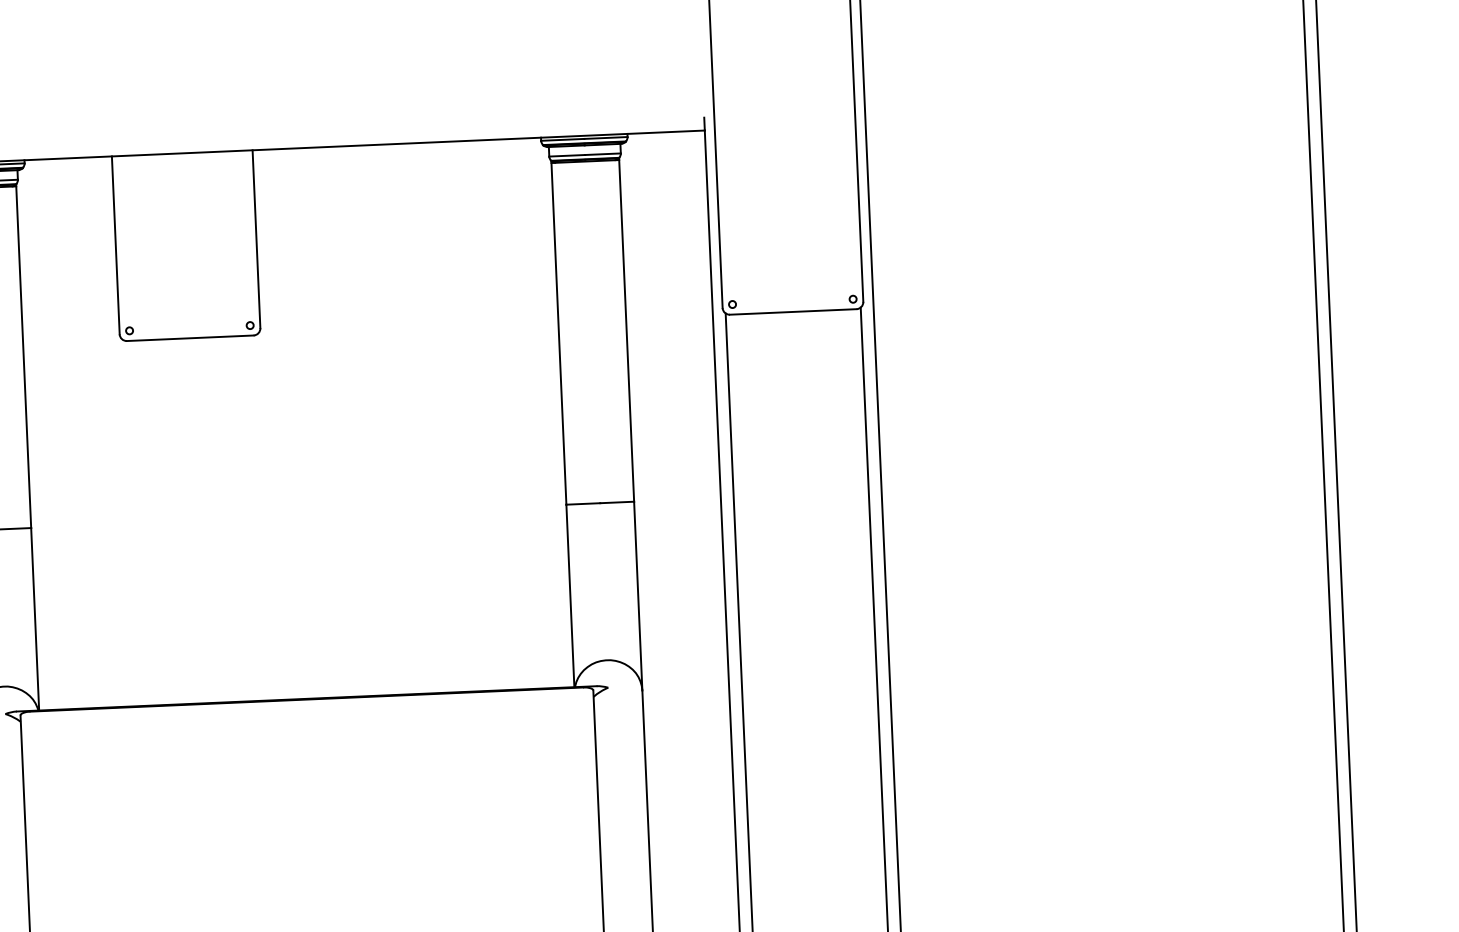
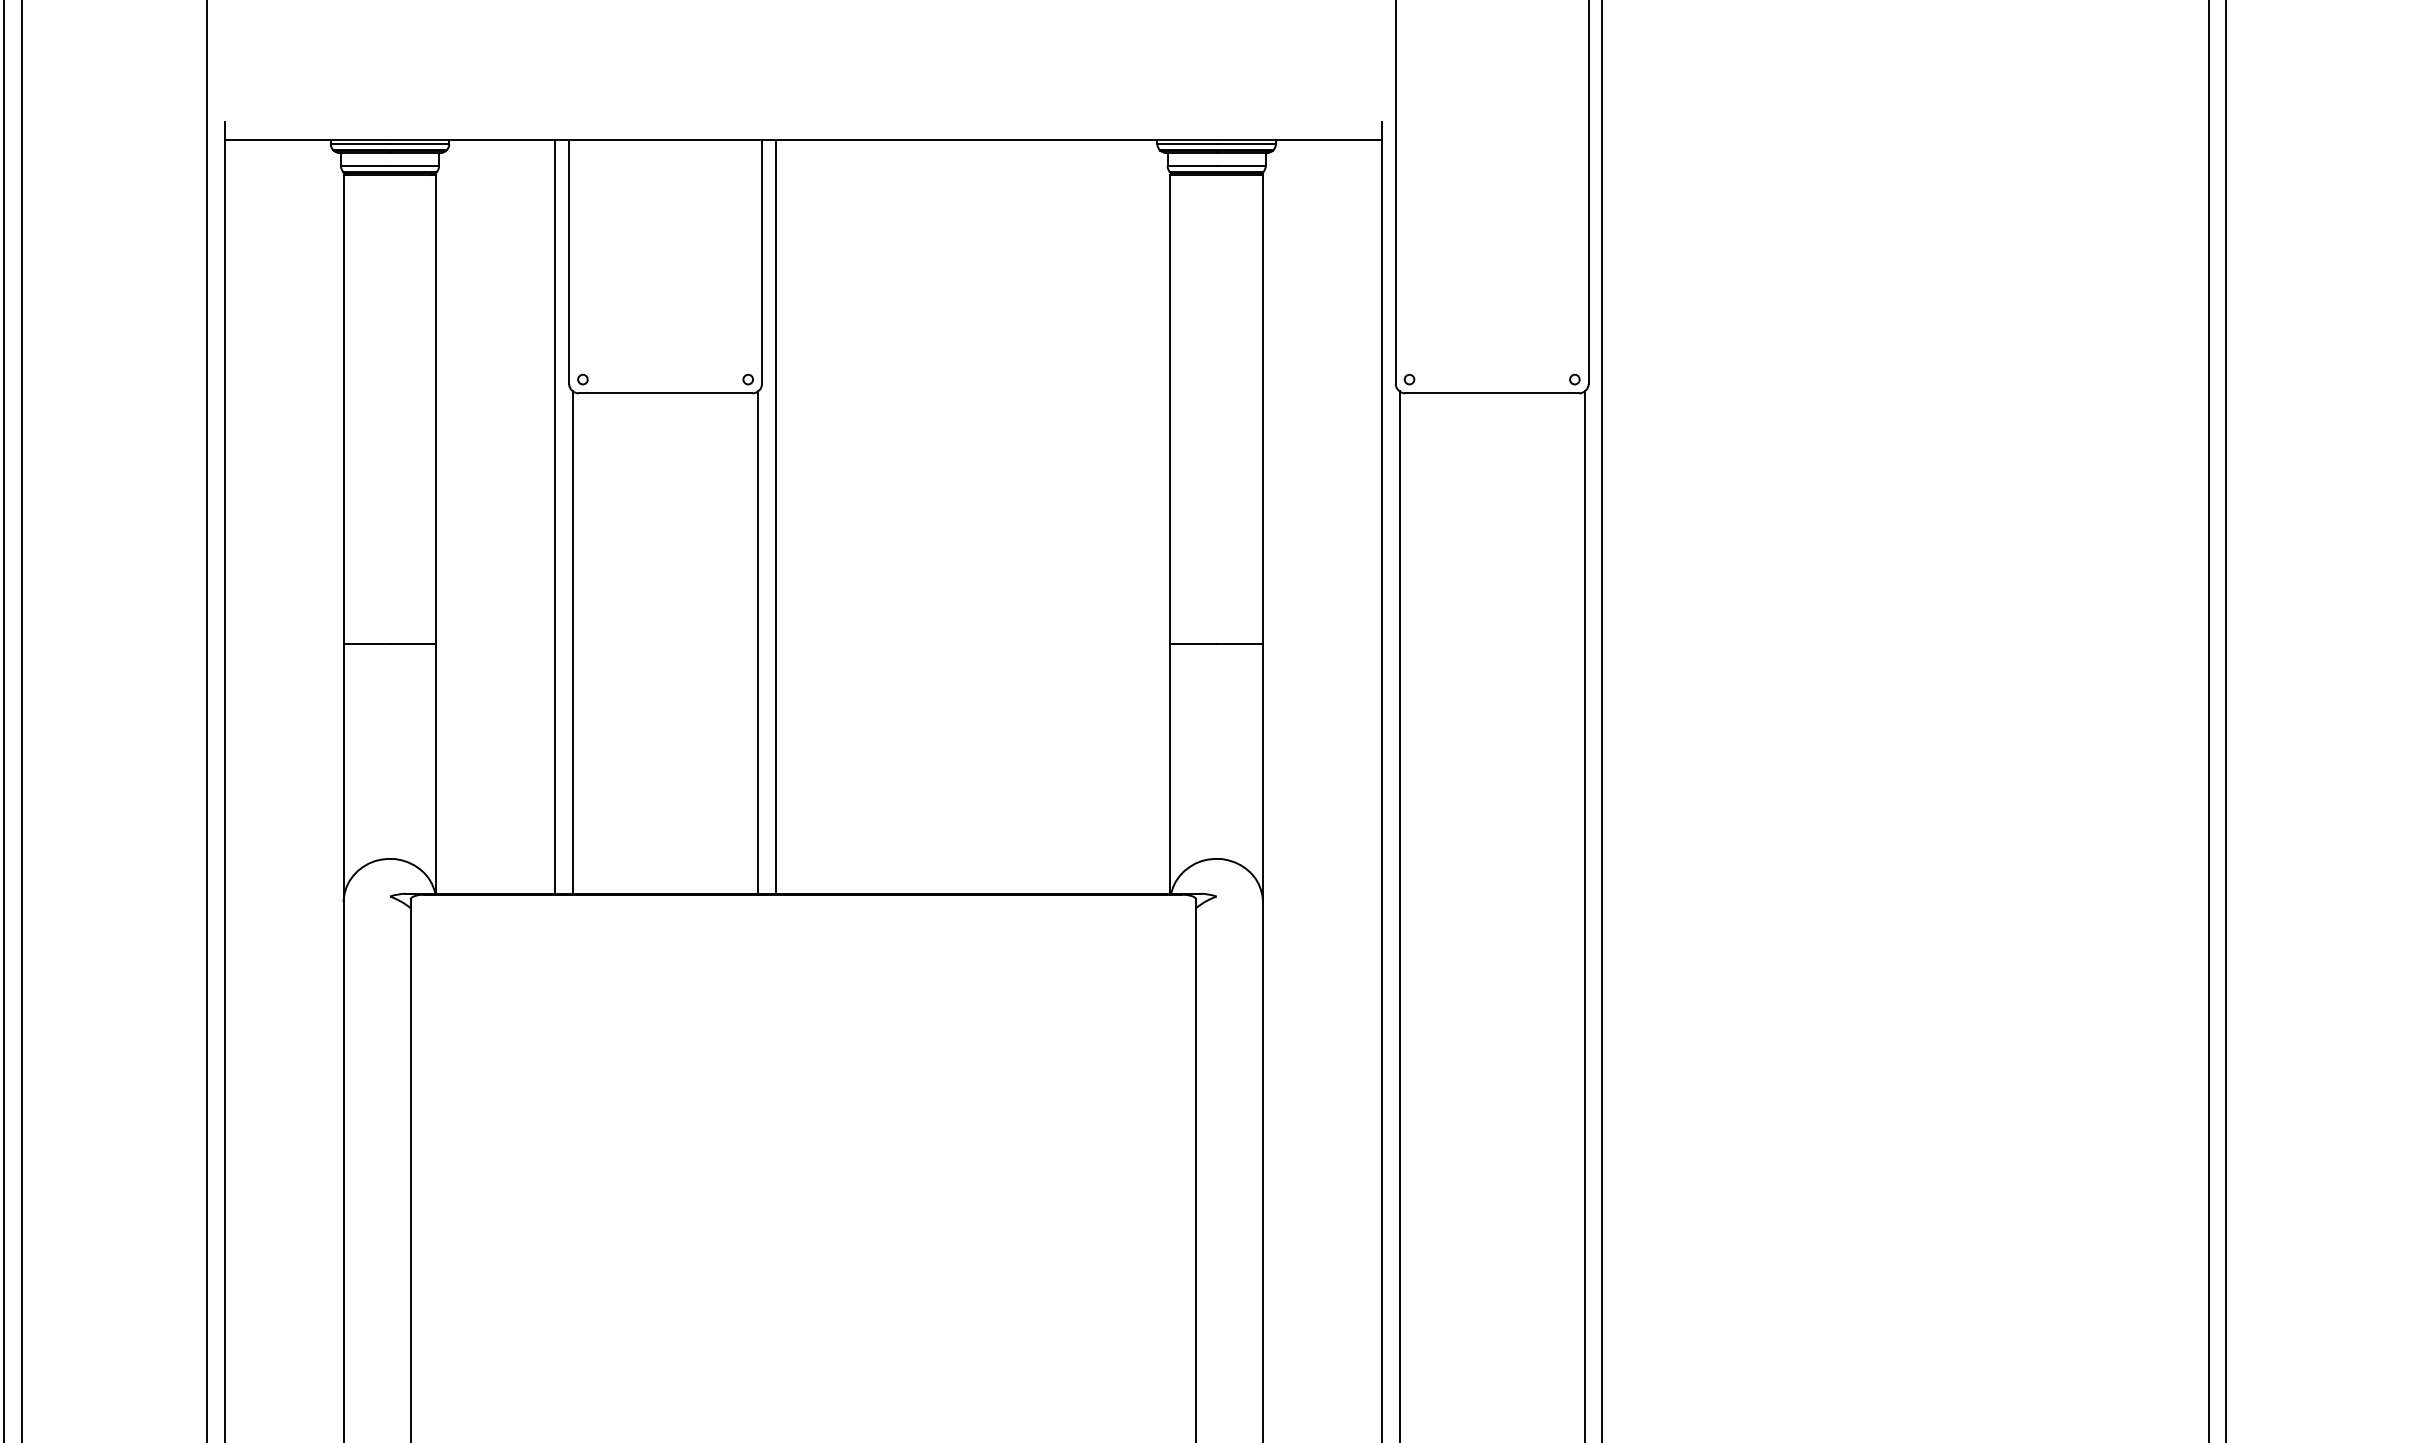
line: (274, 424) -> (775, 516), added
line: (113, 431) -> (555, 516), added
line: (266, 517) -> (758, 642), added
line: (131, 522) -> (573, 642), added

